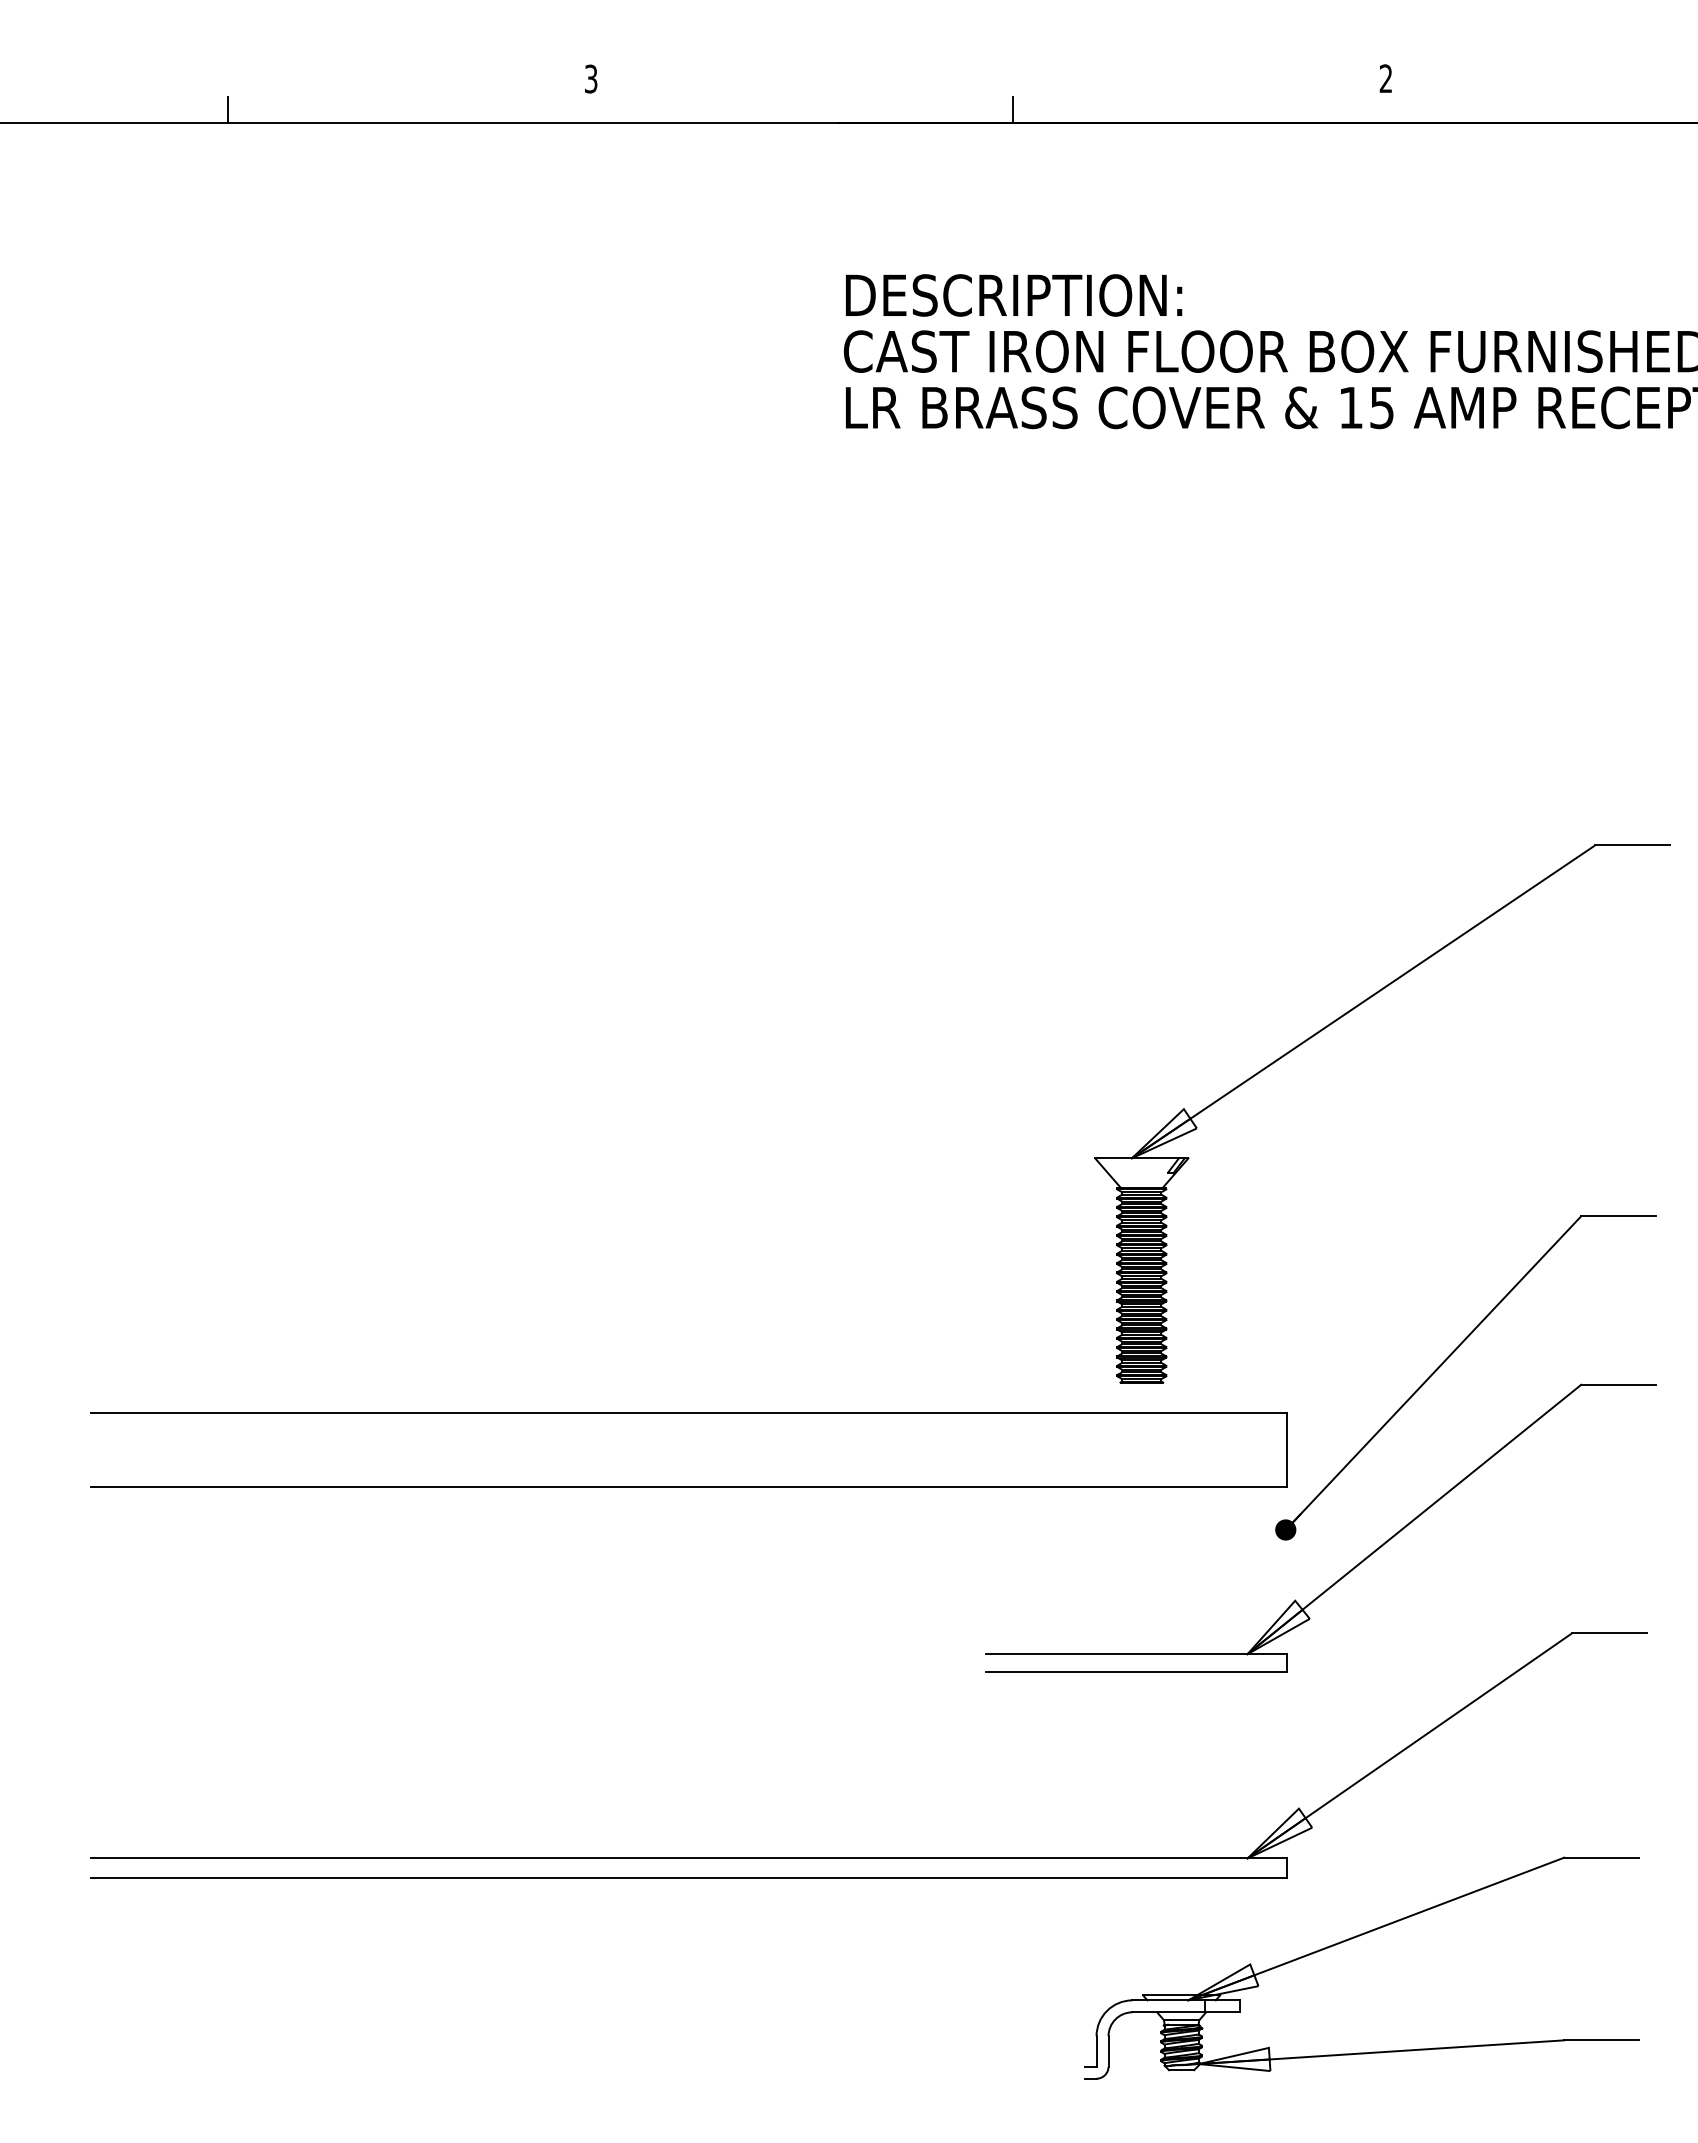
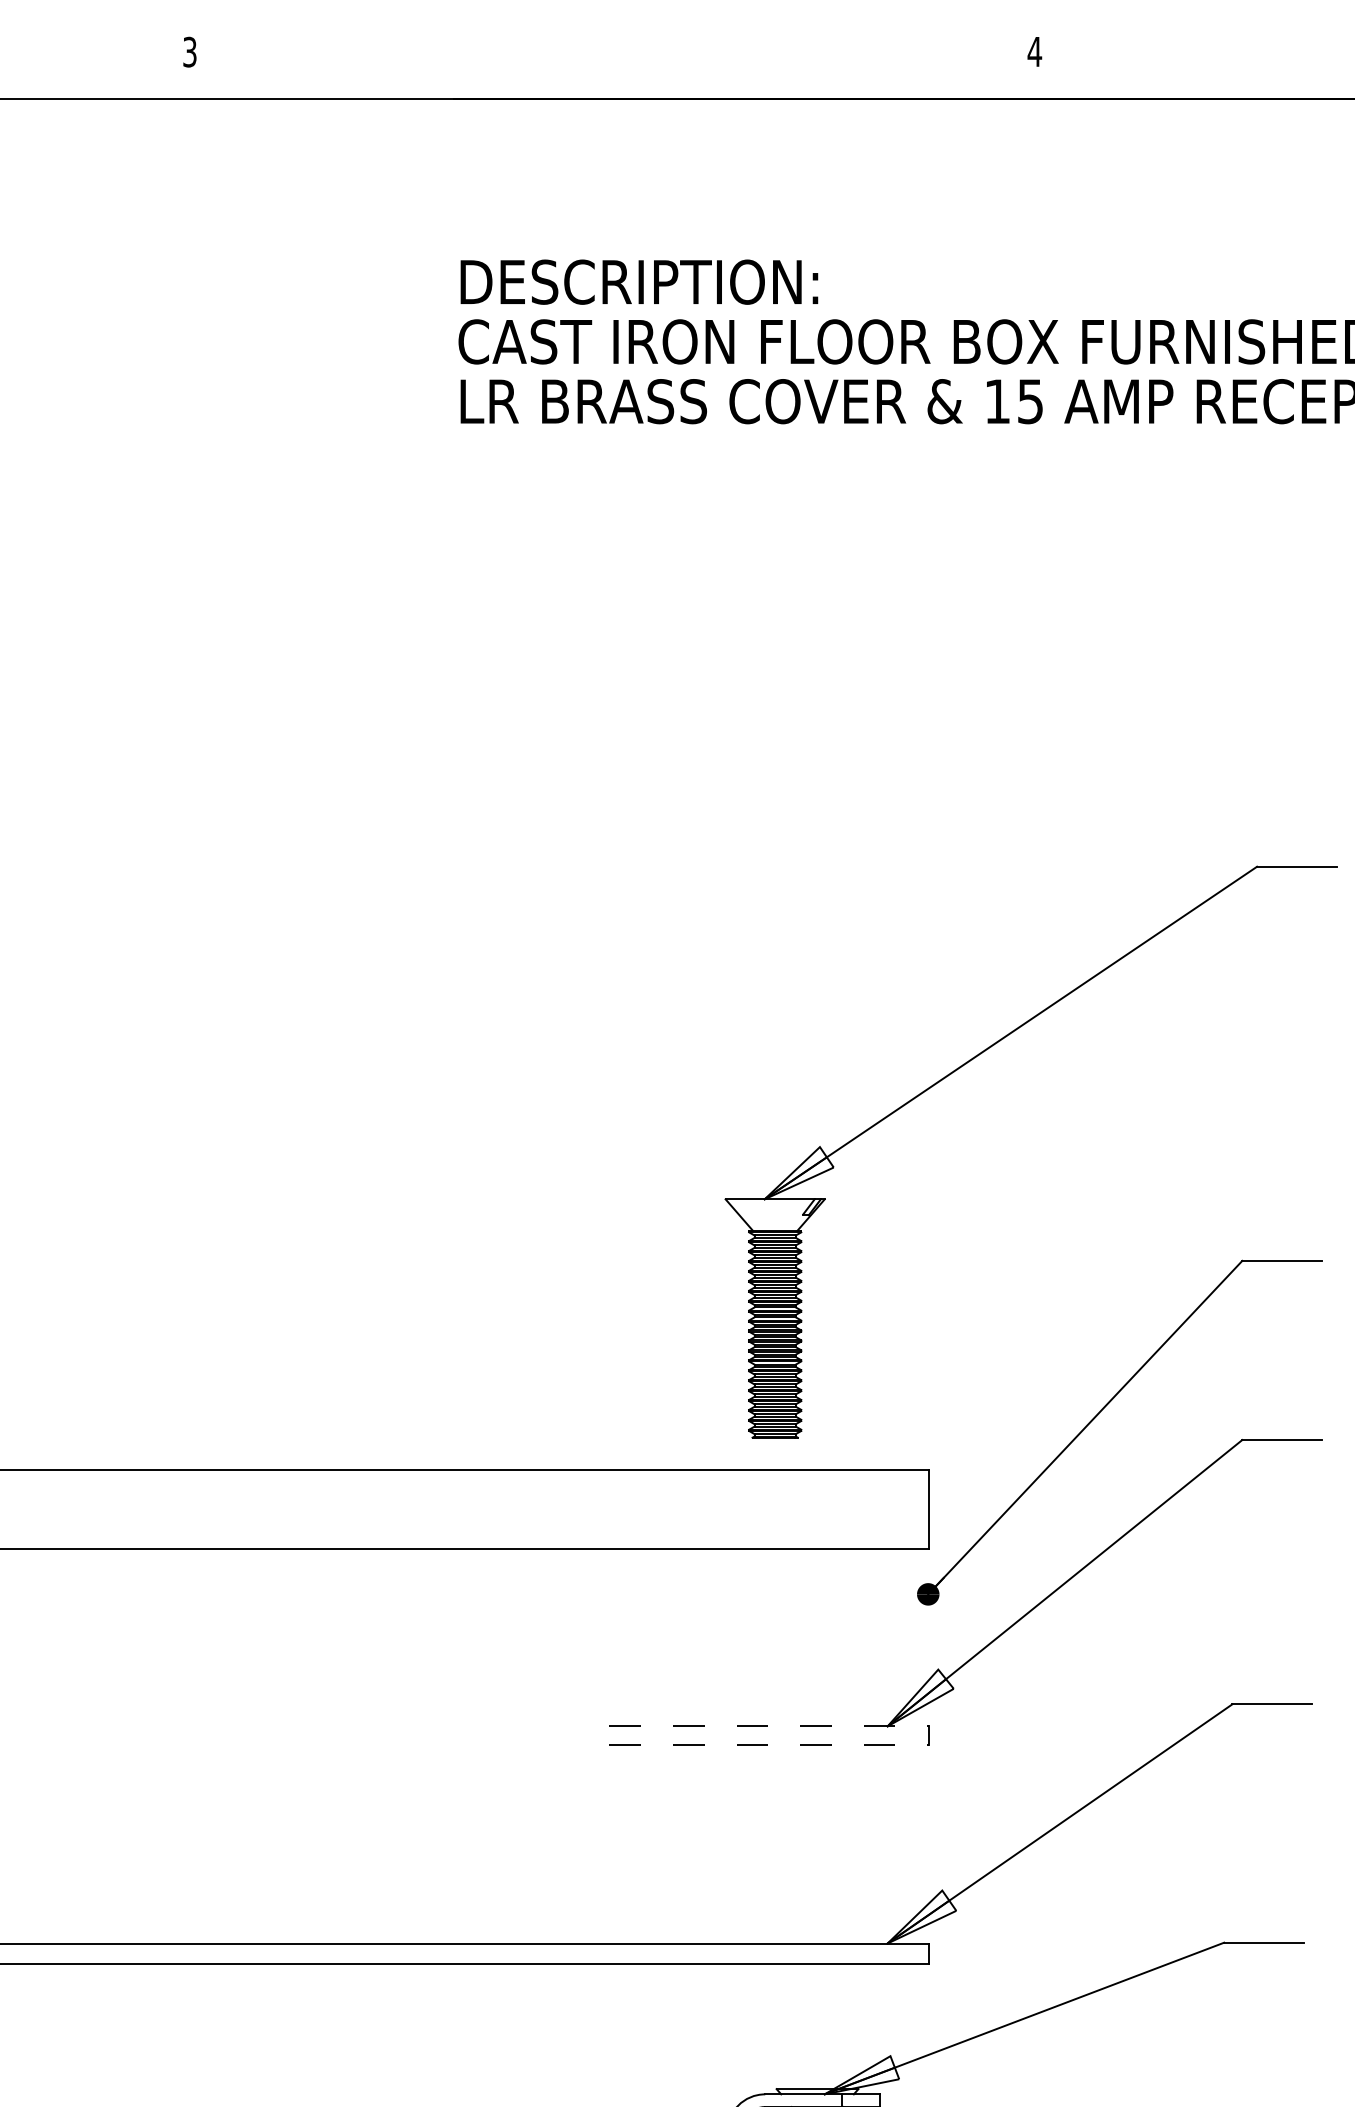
text: (1385, 78) -> (1034, 51), 2 -> 4
line: (1013, 109) -> (638, 84), removed
line: (1136, 1654) -> (769, 1726), solid -> dashed
line: (1136, 1672) -> (769, 1745), solid -> dashed

